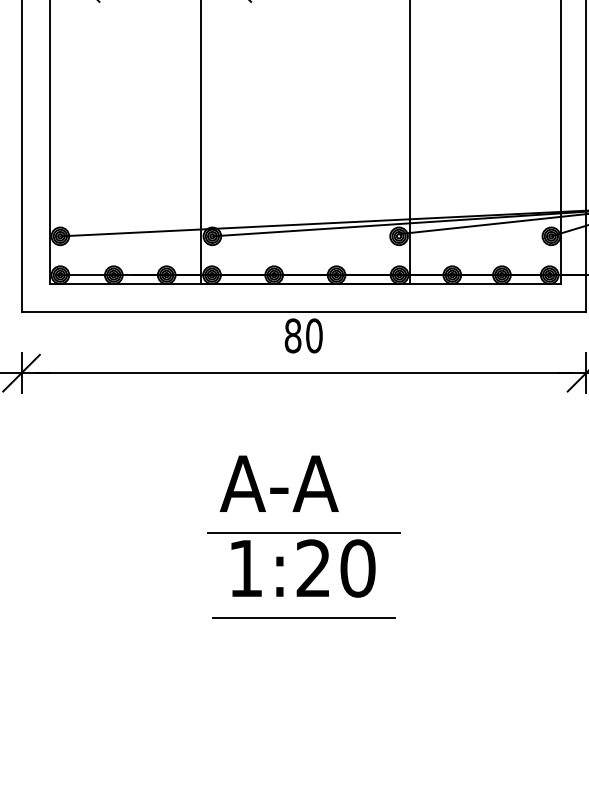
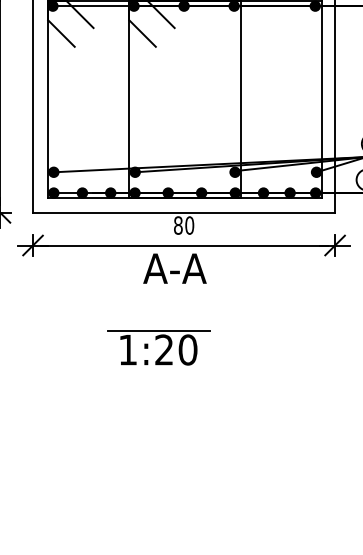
text: (278, 483) -> (174, 268), moved
part: (312, 573) -> (163, 352), moved
line: (302, 618) -> (183, 376), removed

